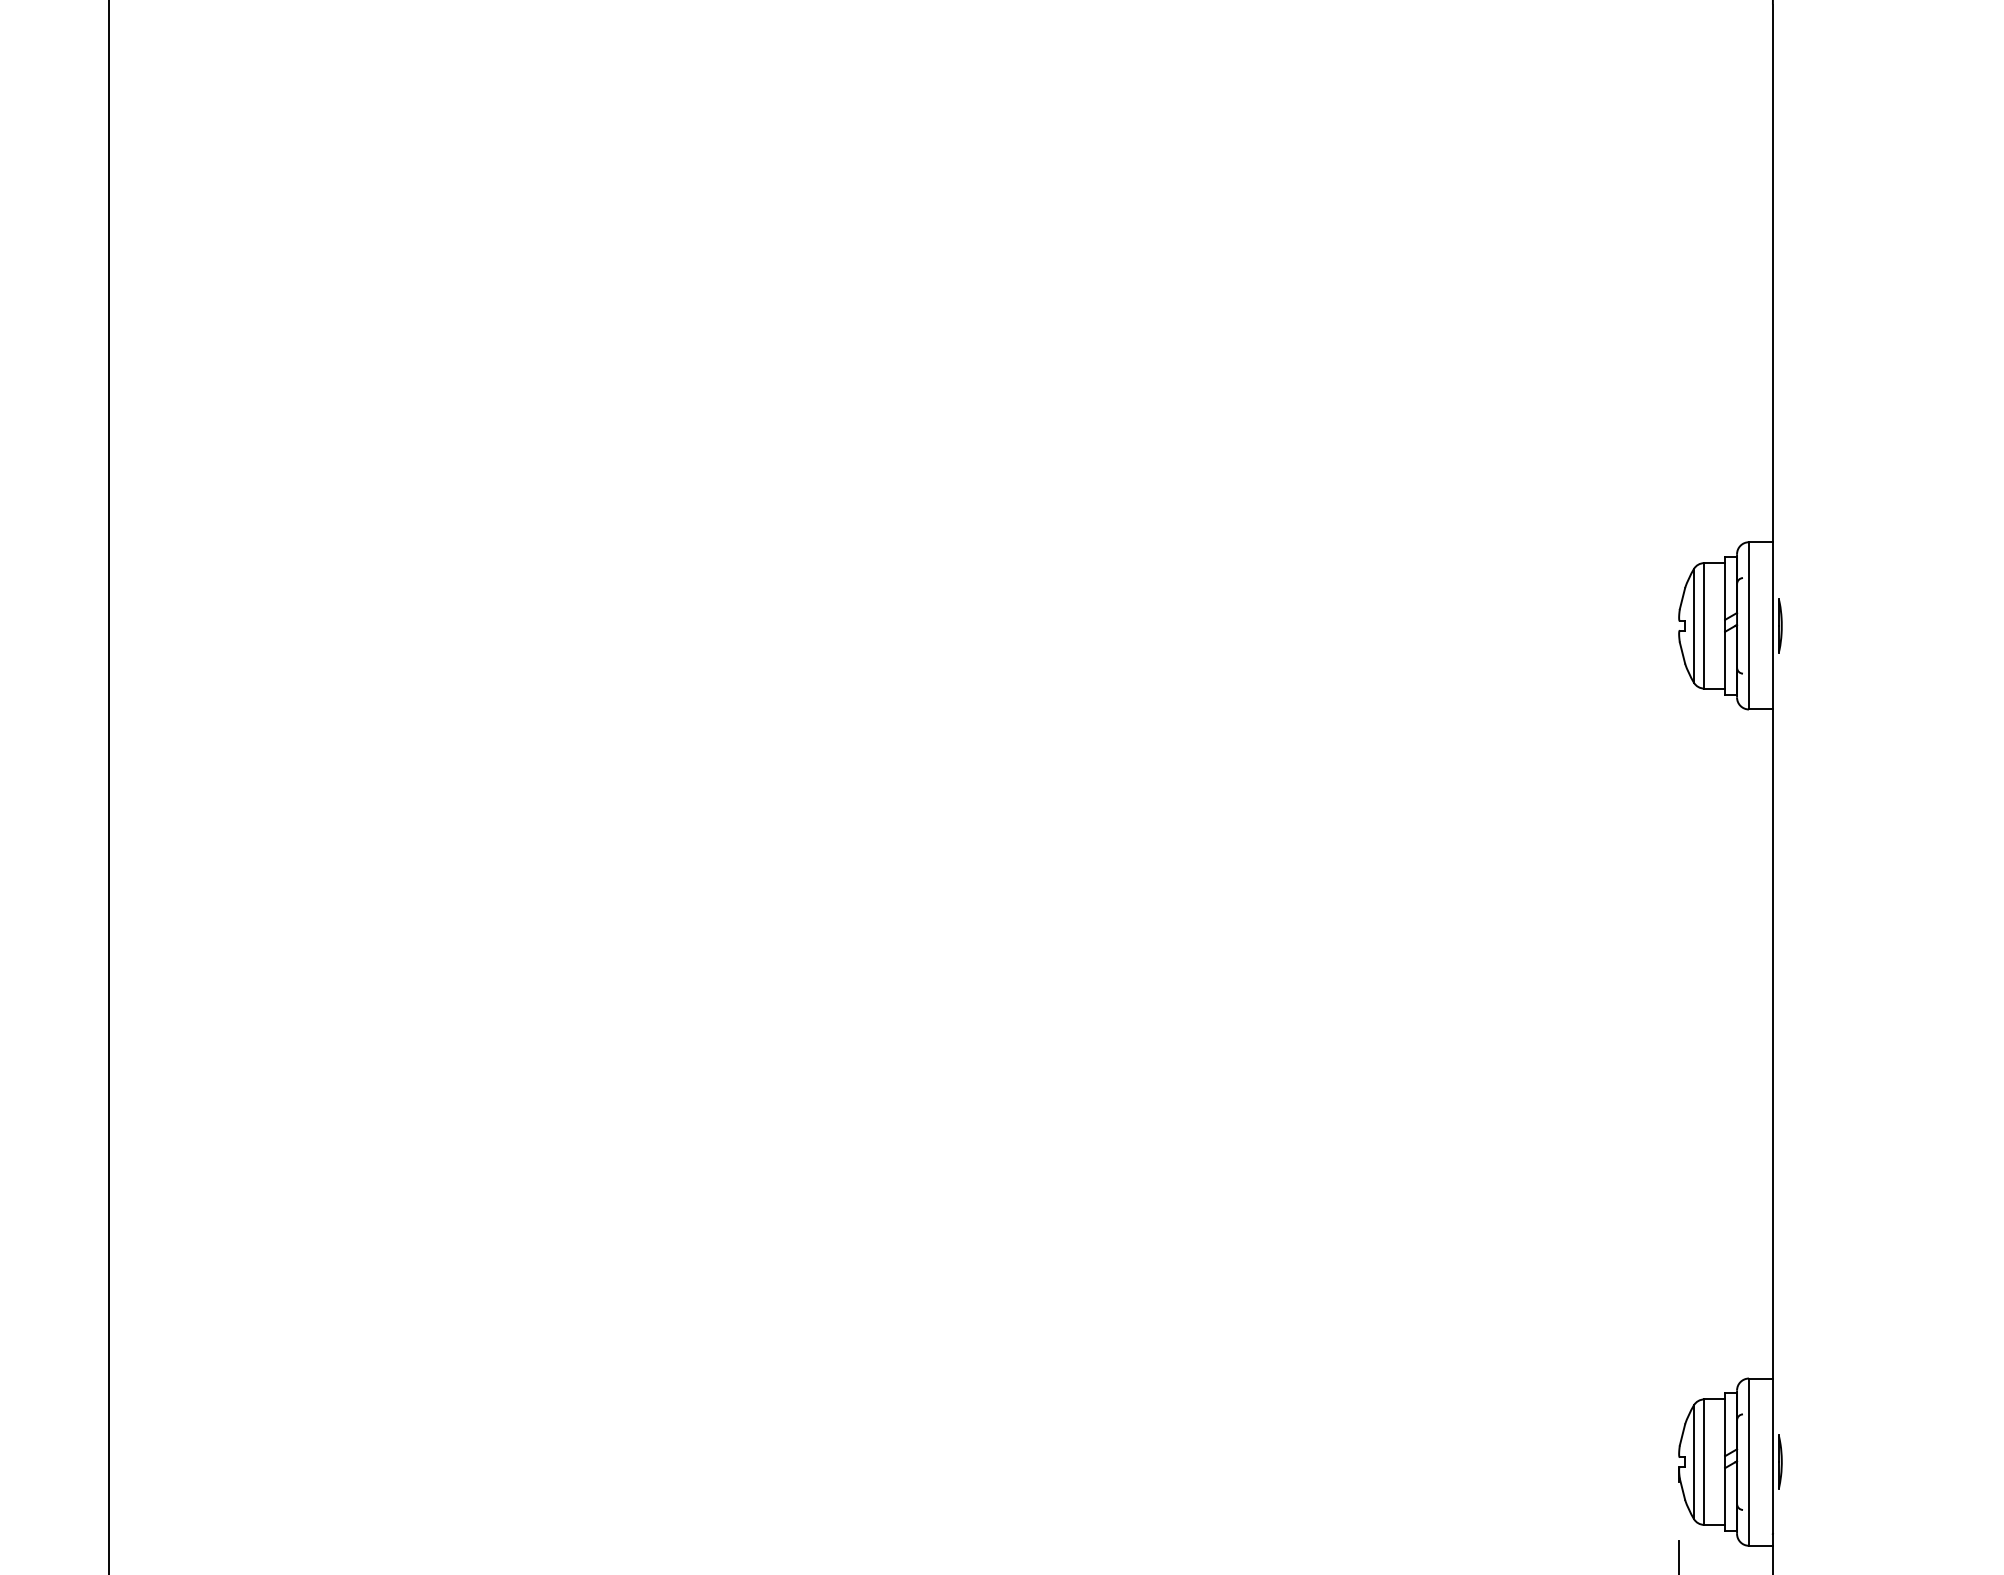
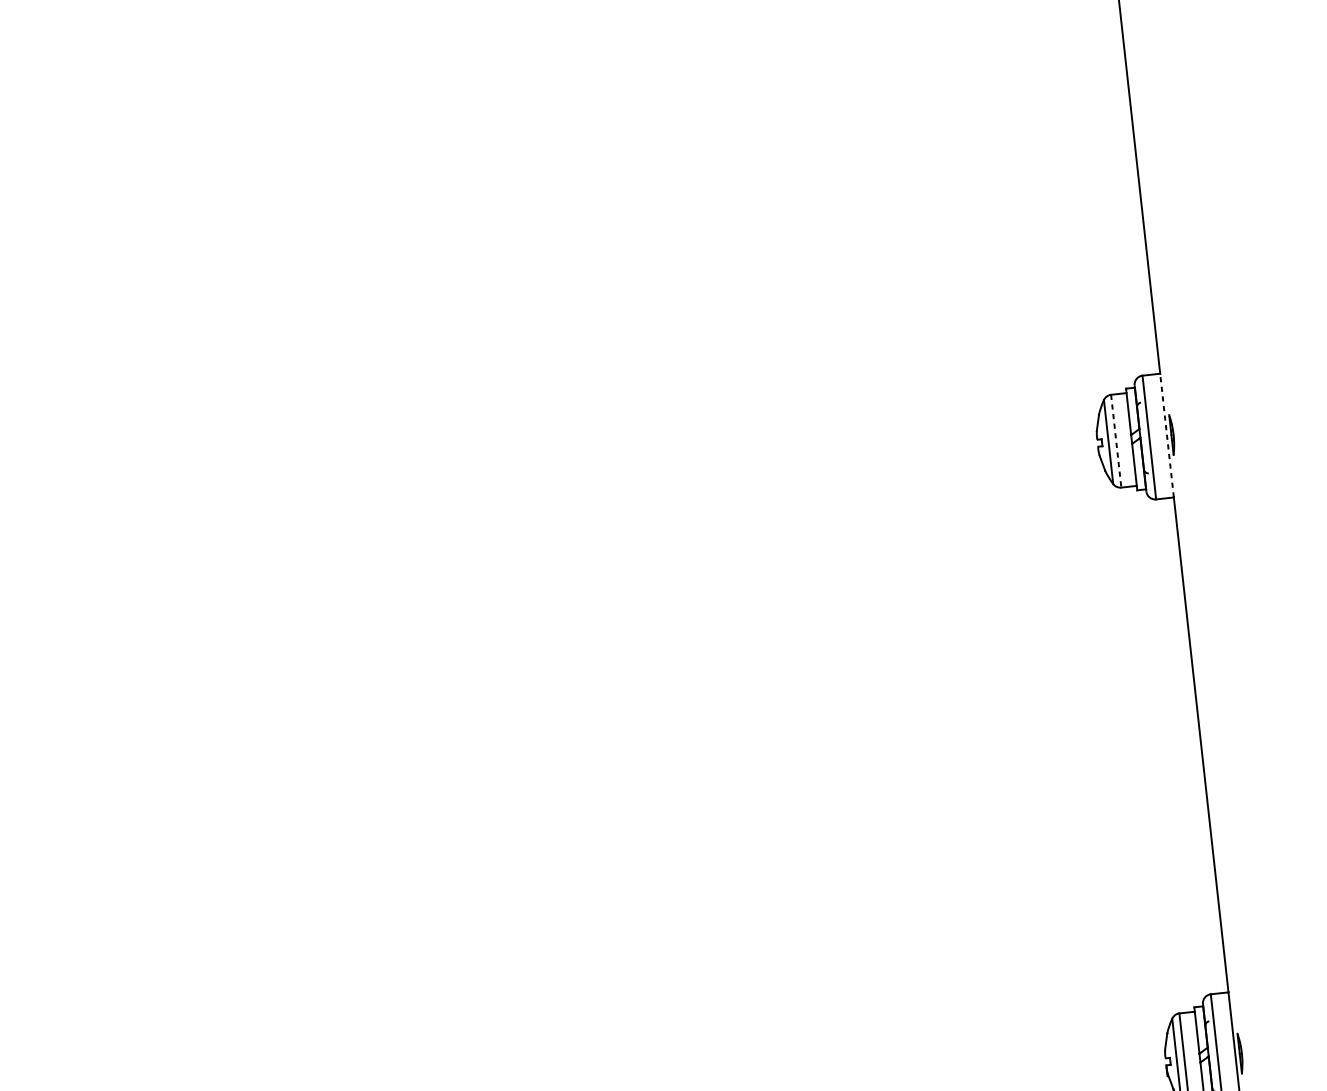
line: (1704, 625) -> (1116, 440), solid -> dashed
line: (1772, 625) -> (1166, 435), solid -> dashed

